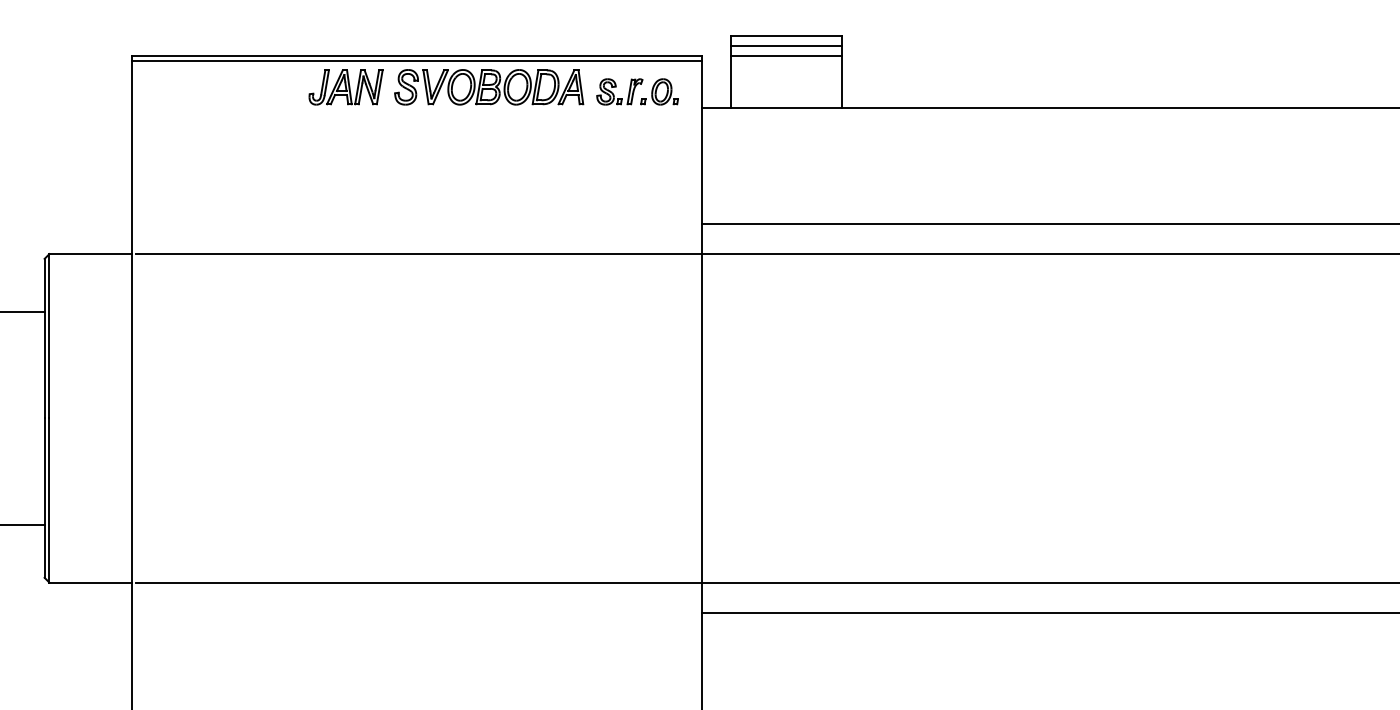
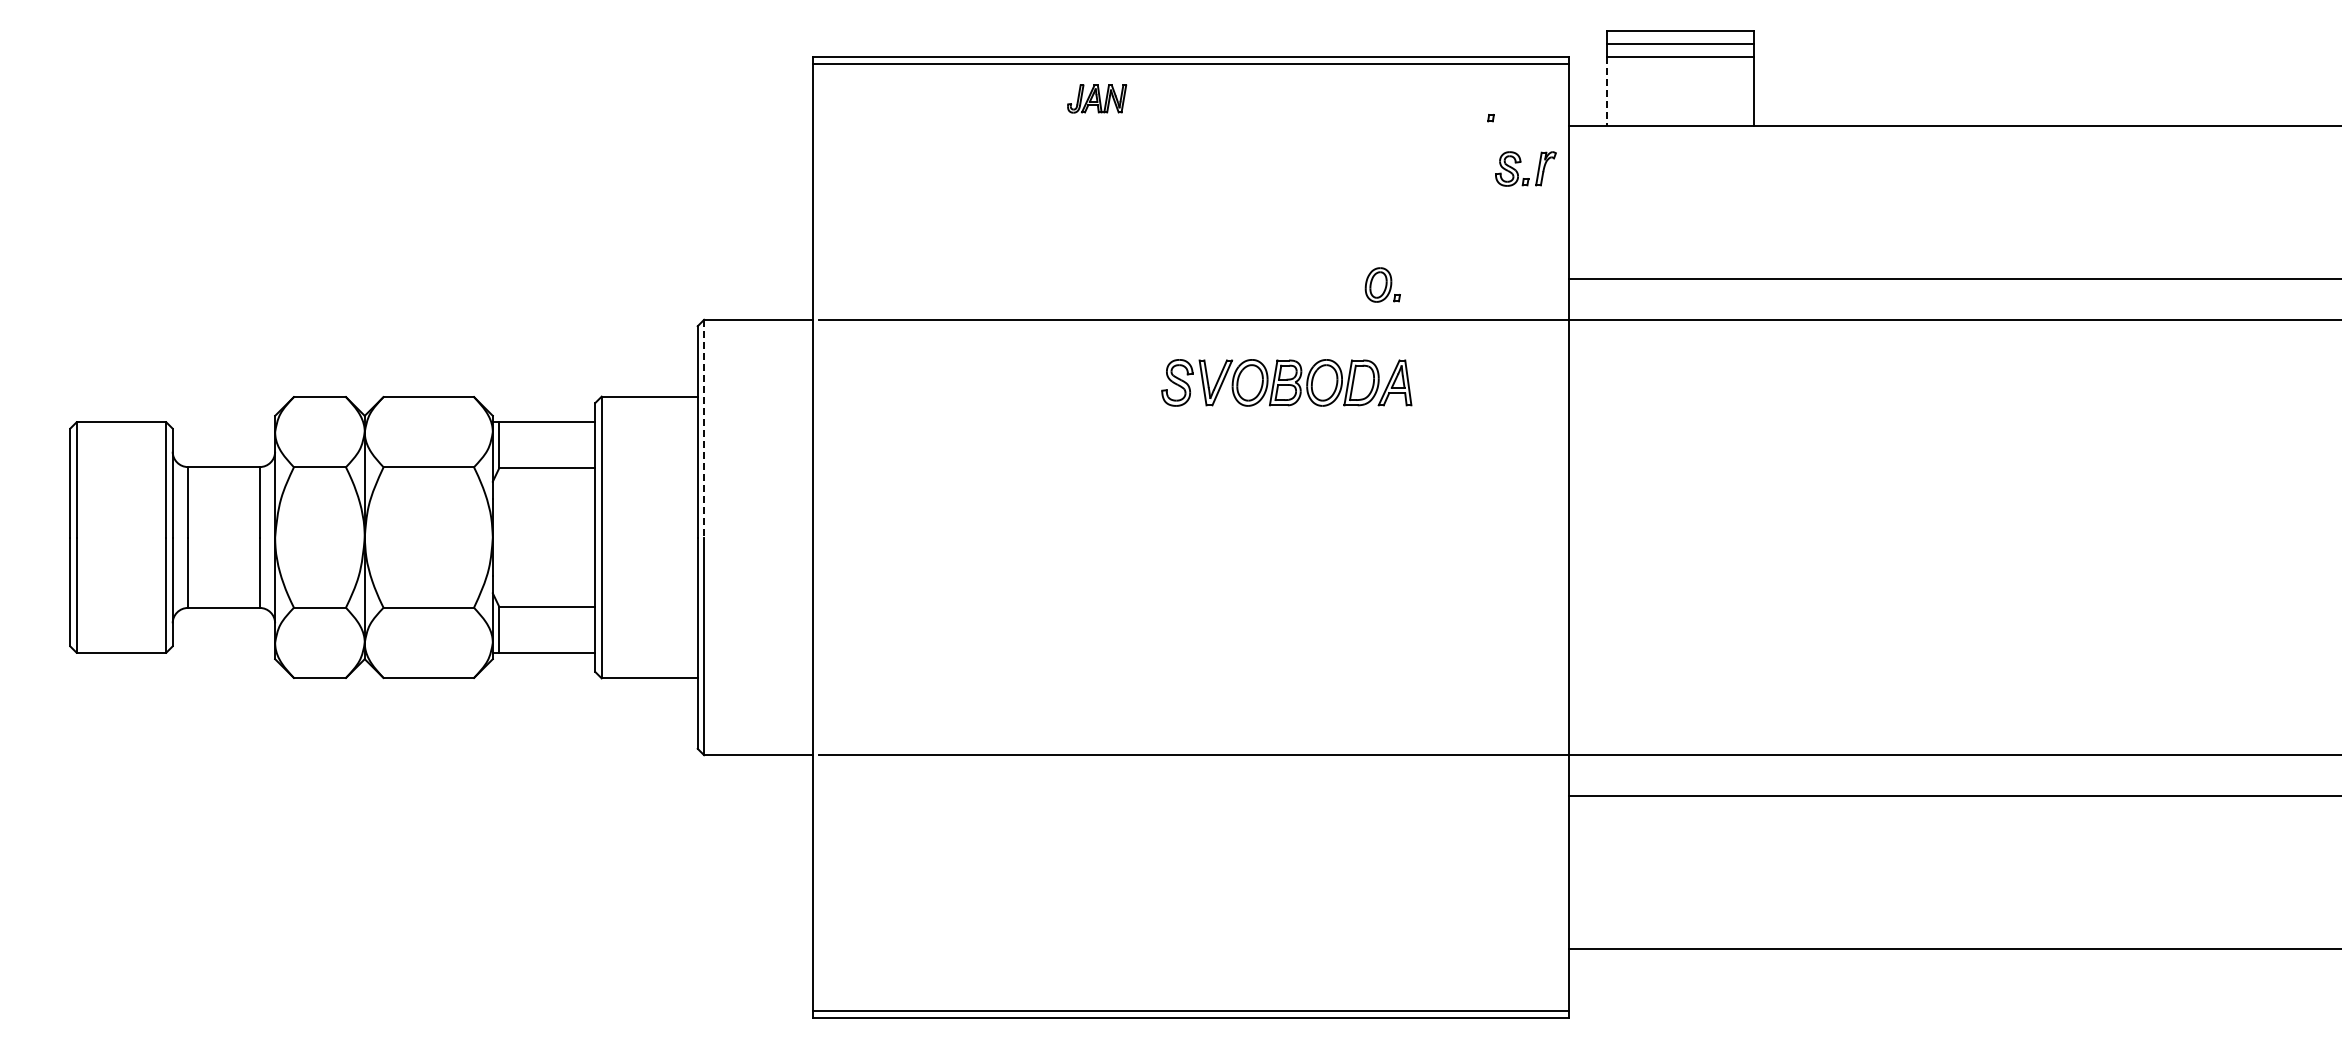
line: (730, 81) -> (1606, 91), solid -> dashed
part: (345, 87) -> (1096, 98), size x0.6
part: (488, 87) -> (1286, 382), moved
part: (616, 87) -> (1521, 162), moved
part: (664, 91) -> (1382, 284), moved
line: (49, 336) -> (704, 428), solid -> dashed

